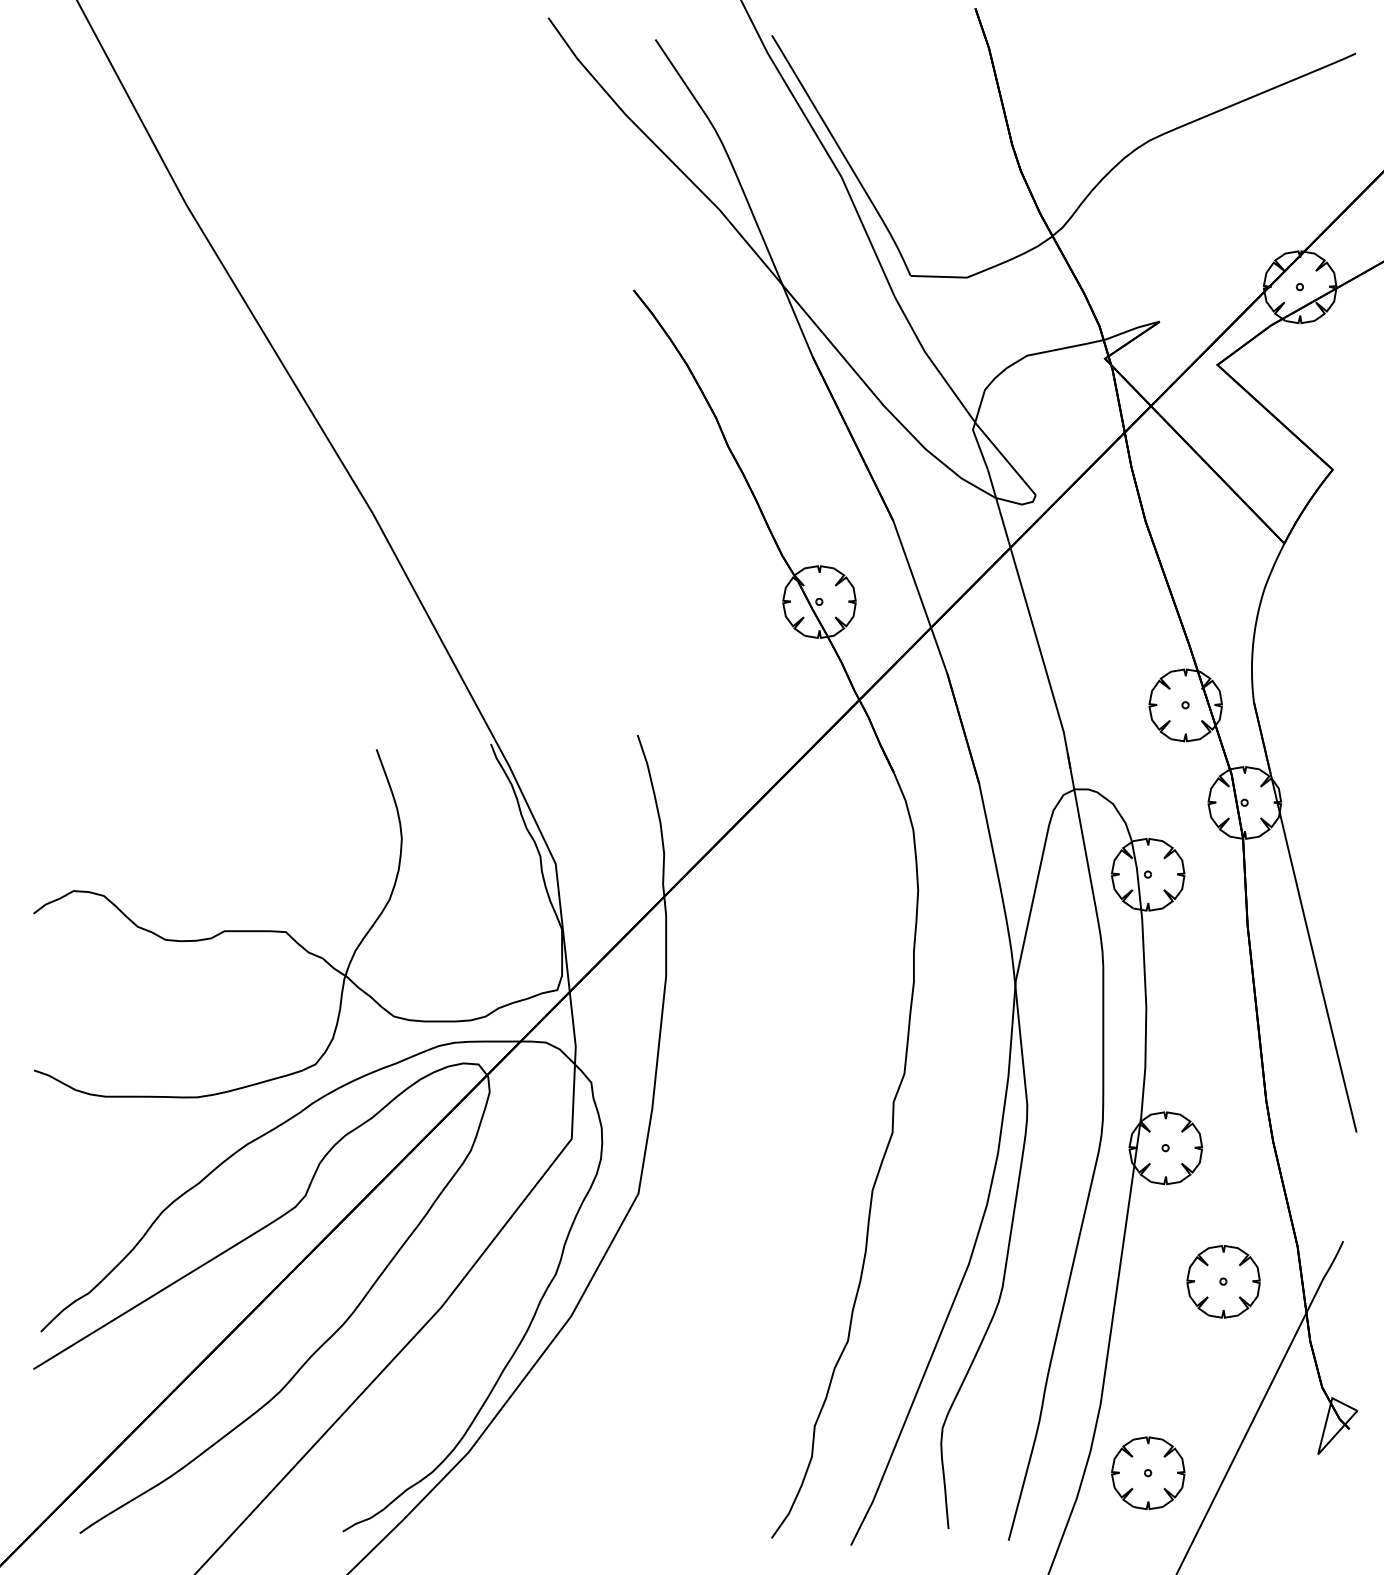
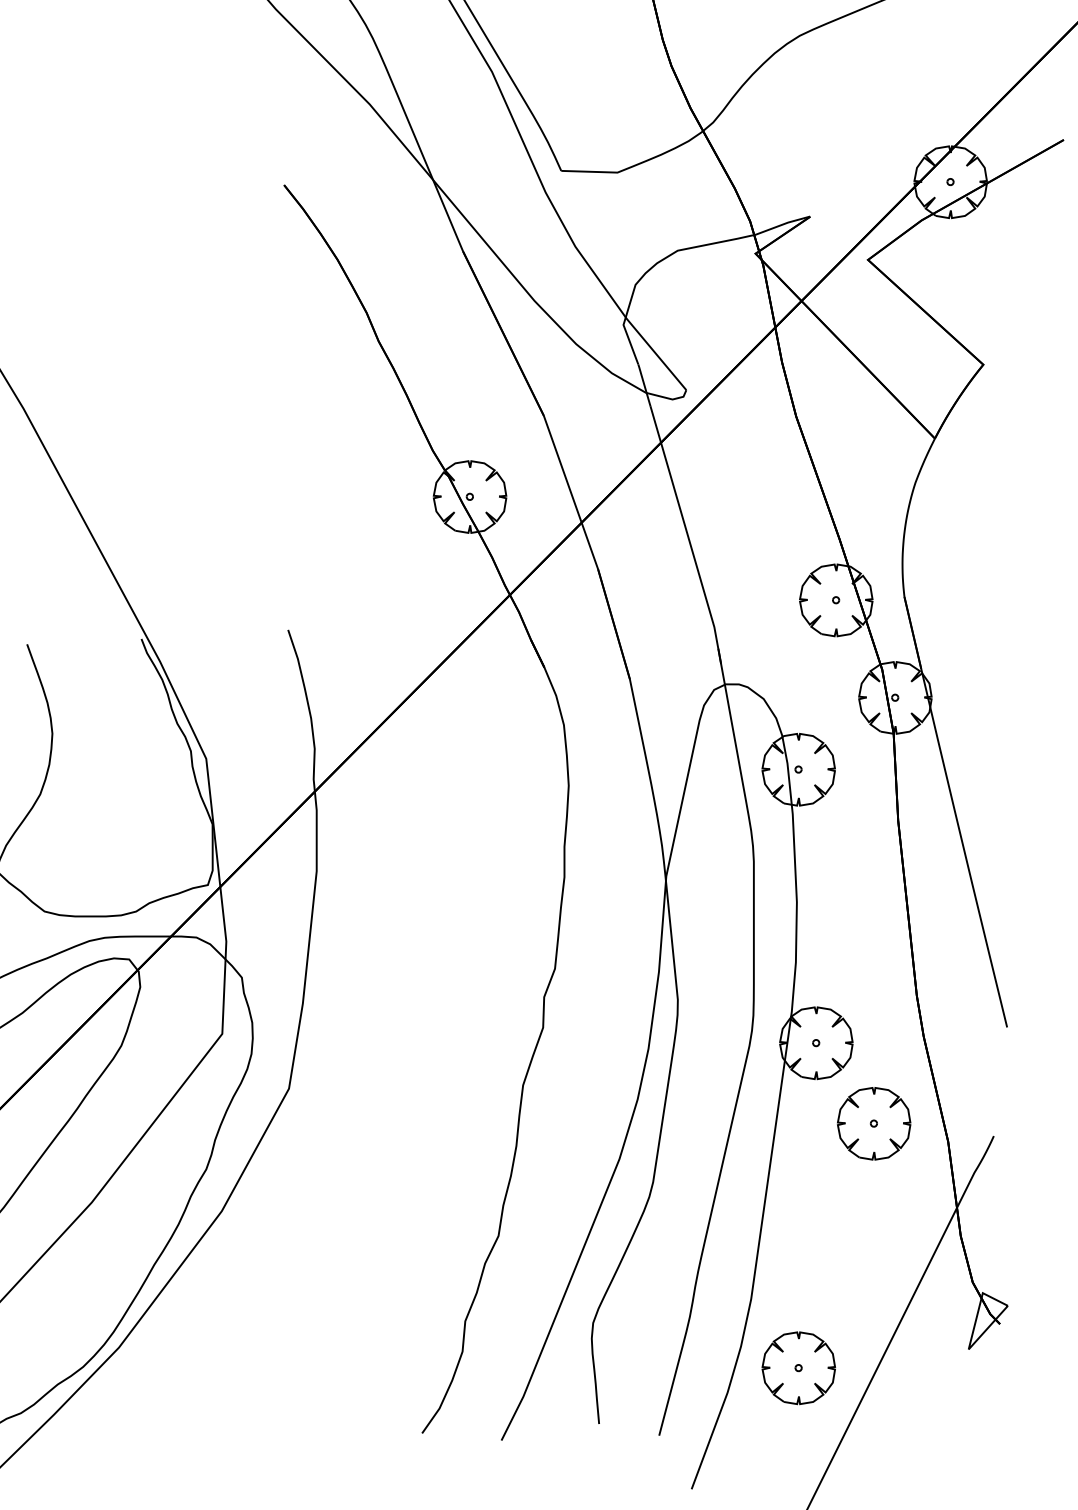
part: (1223, 1281) -> (874, 1123), moved

